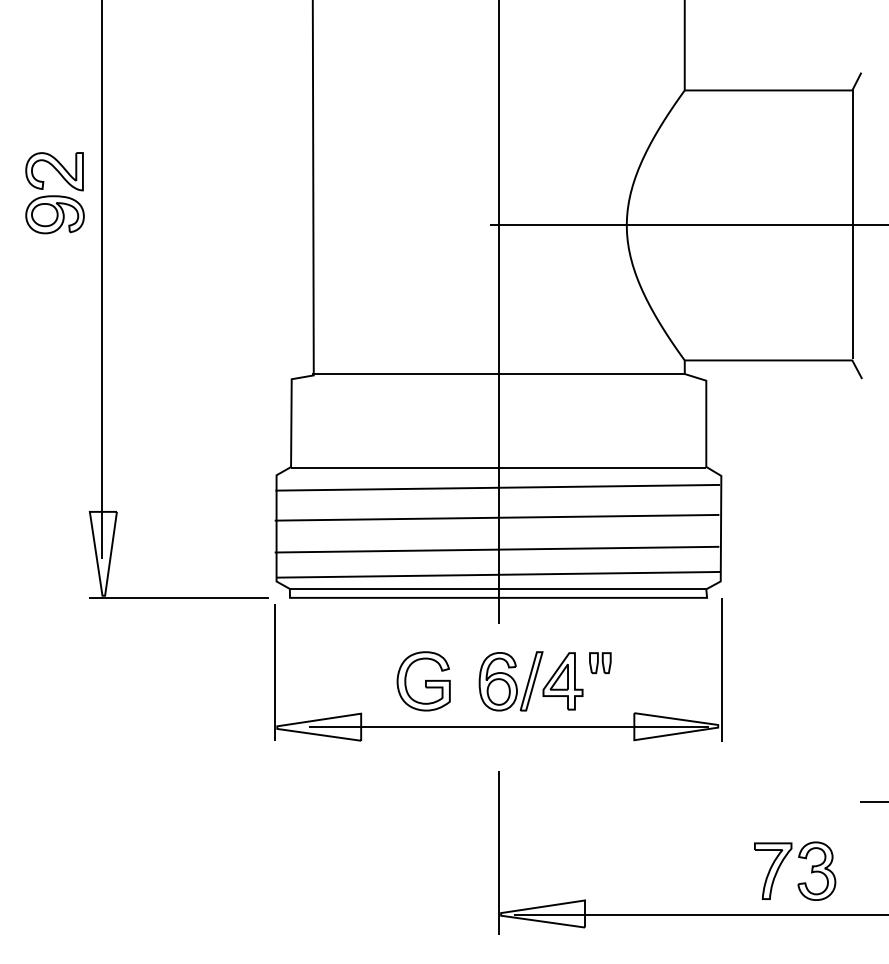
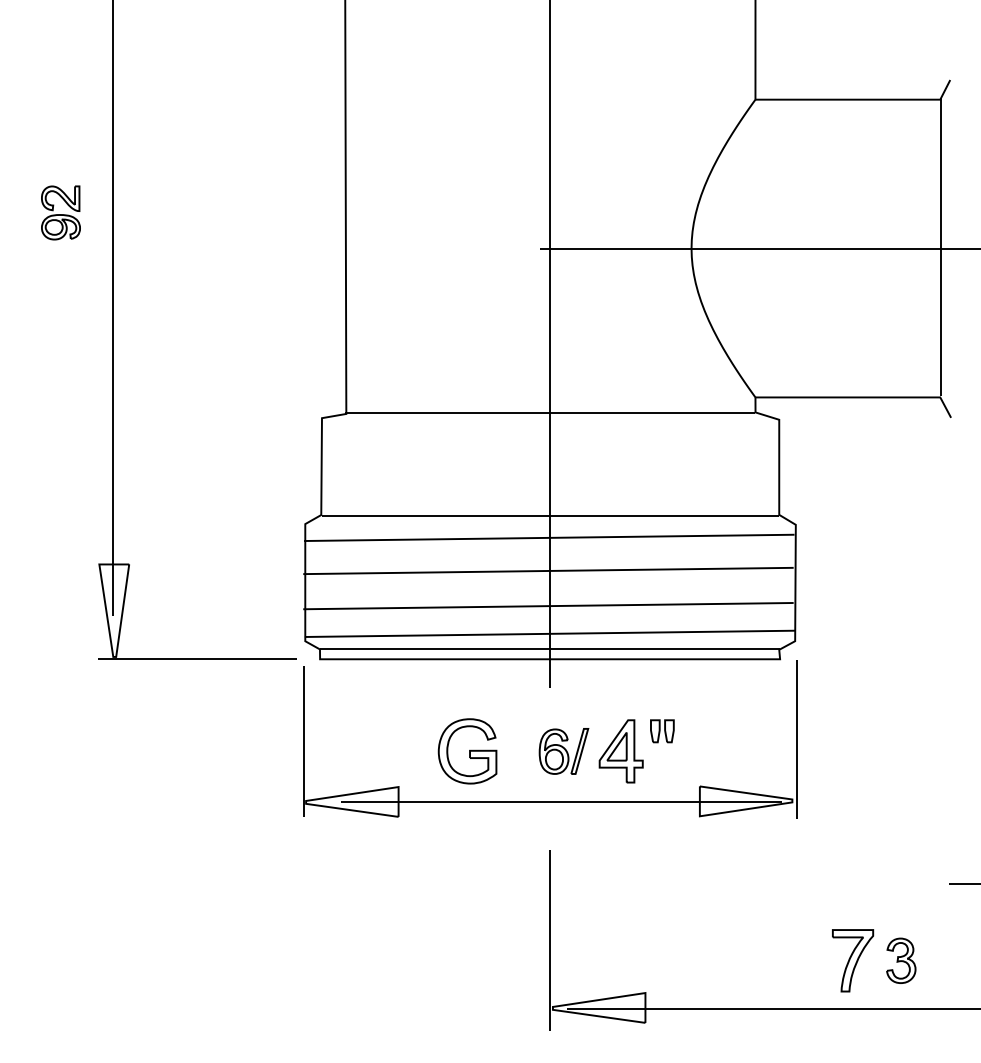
part: (54, 192) -> (60, 212), size x0.6
part: (510, 681) -> (563, 751), size x0.7
part: (817, 870) -> (901, 960), size x0.7

